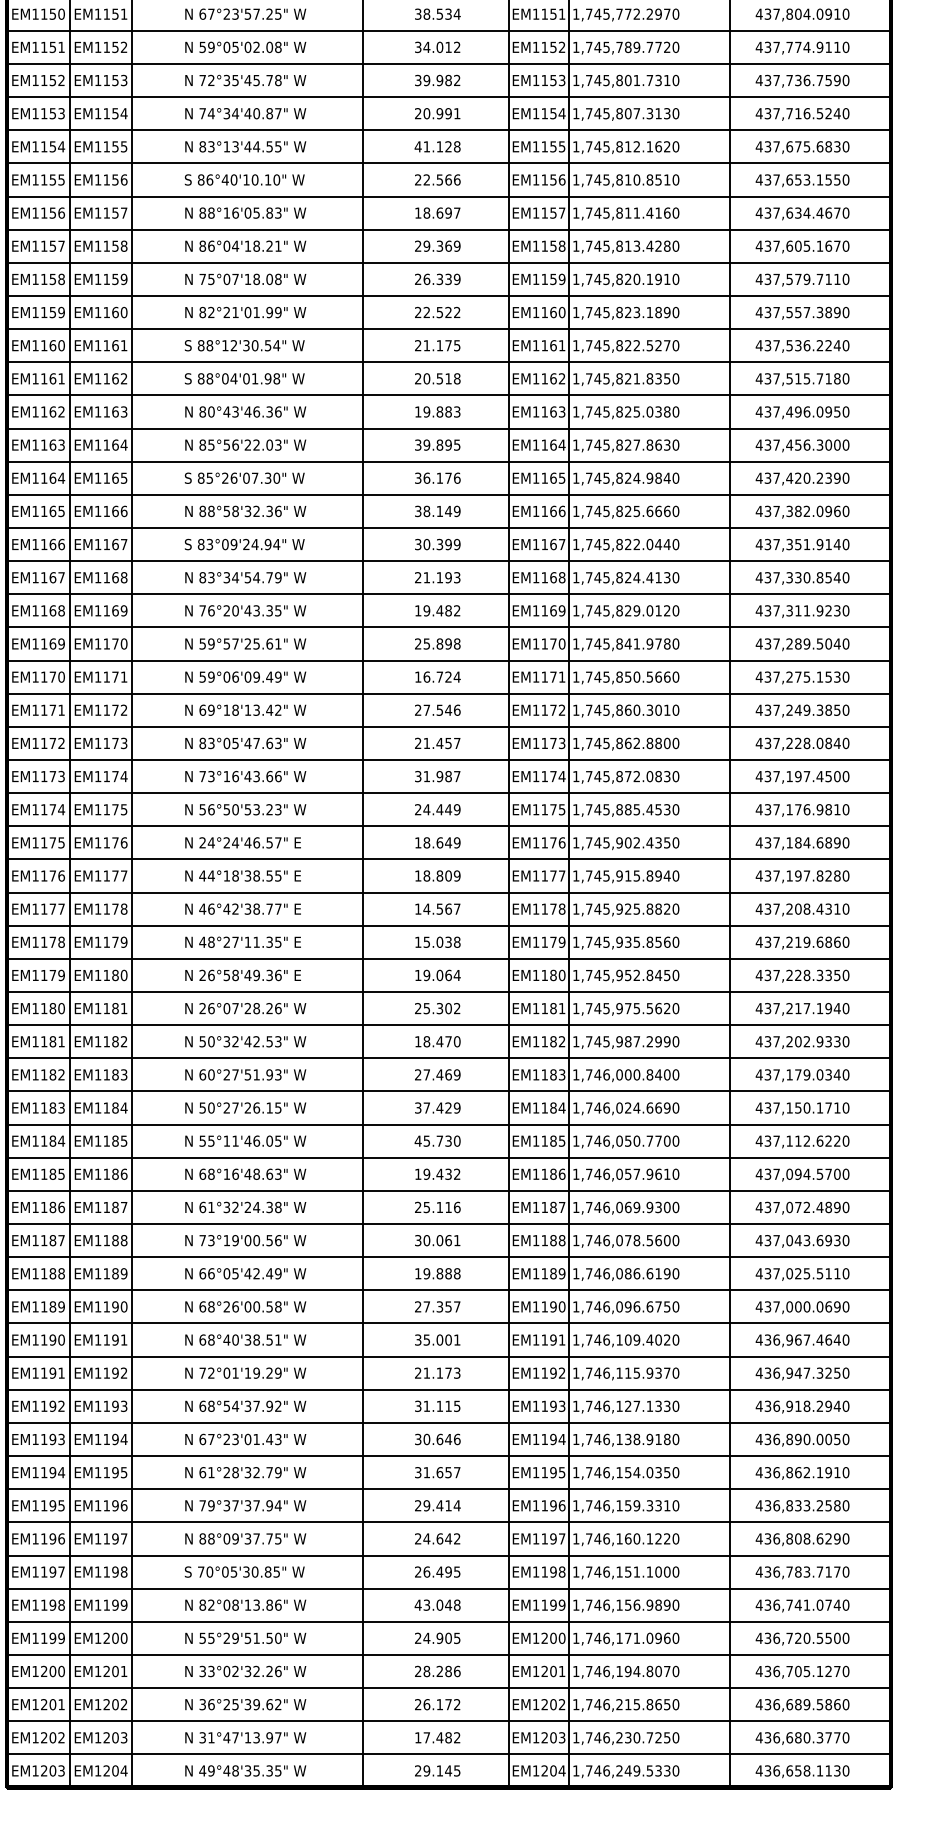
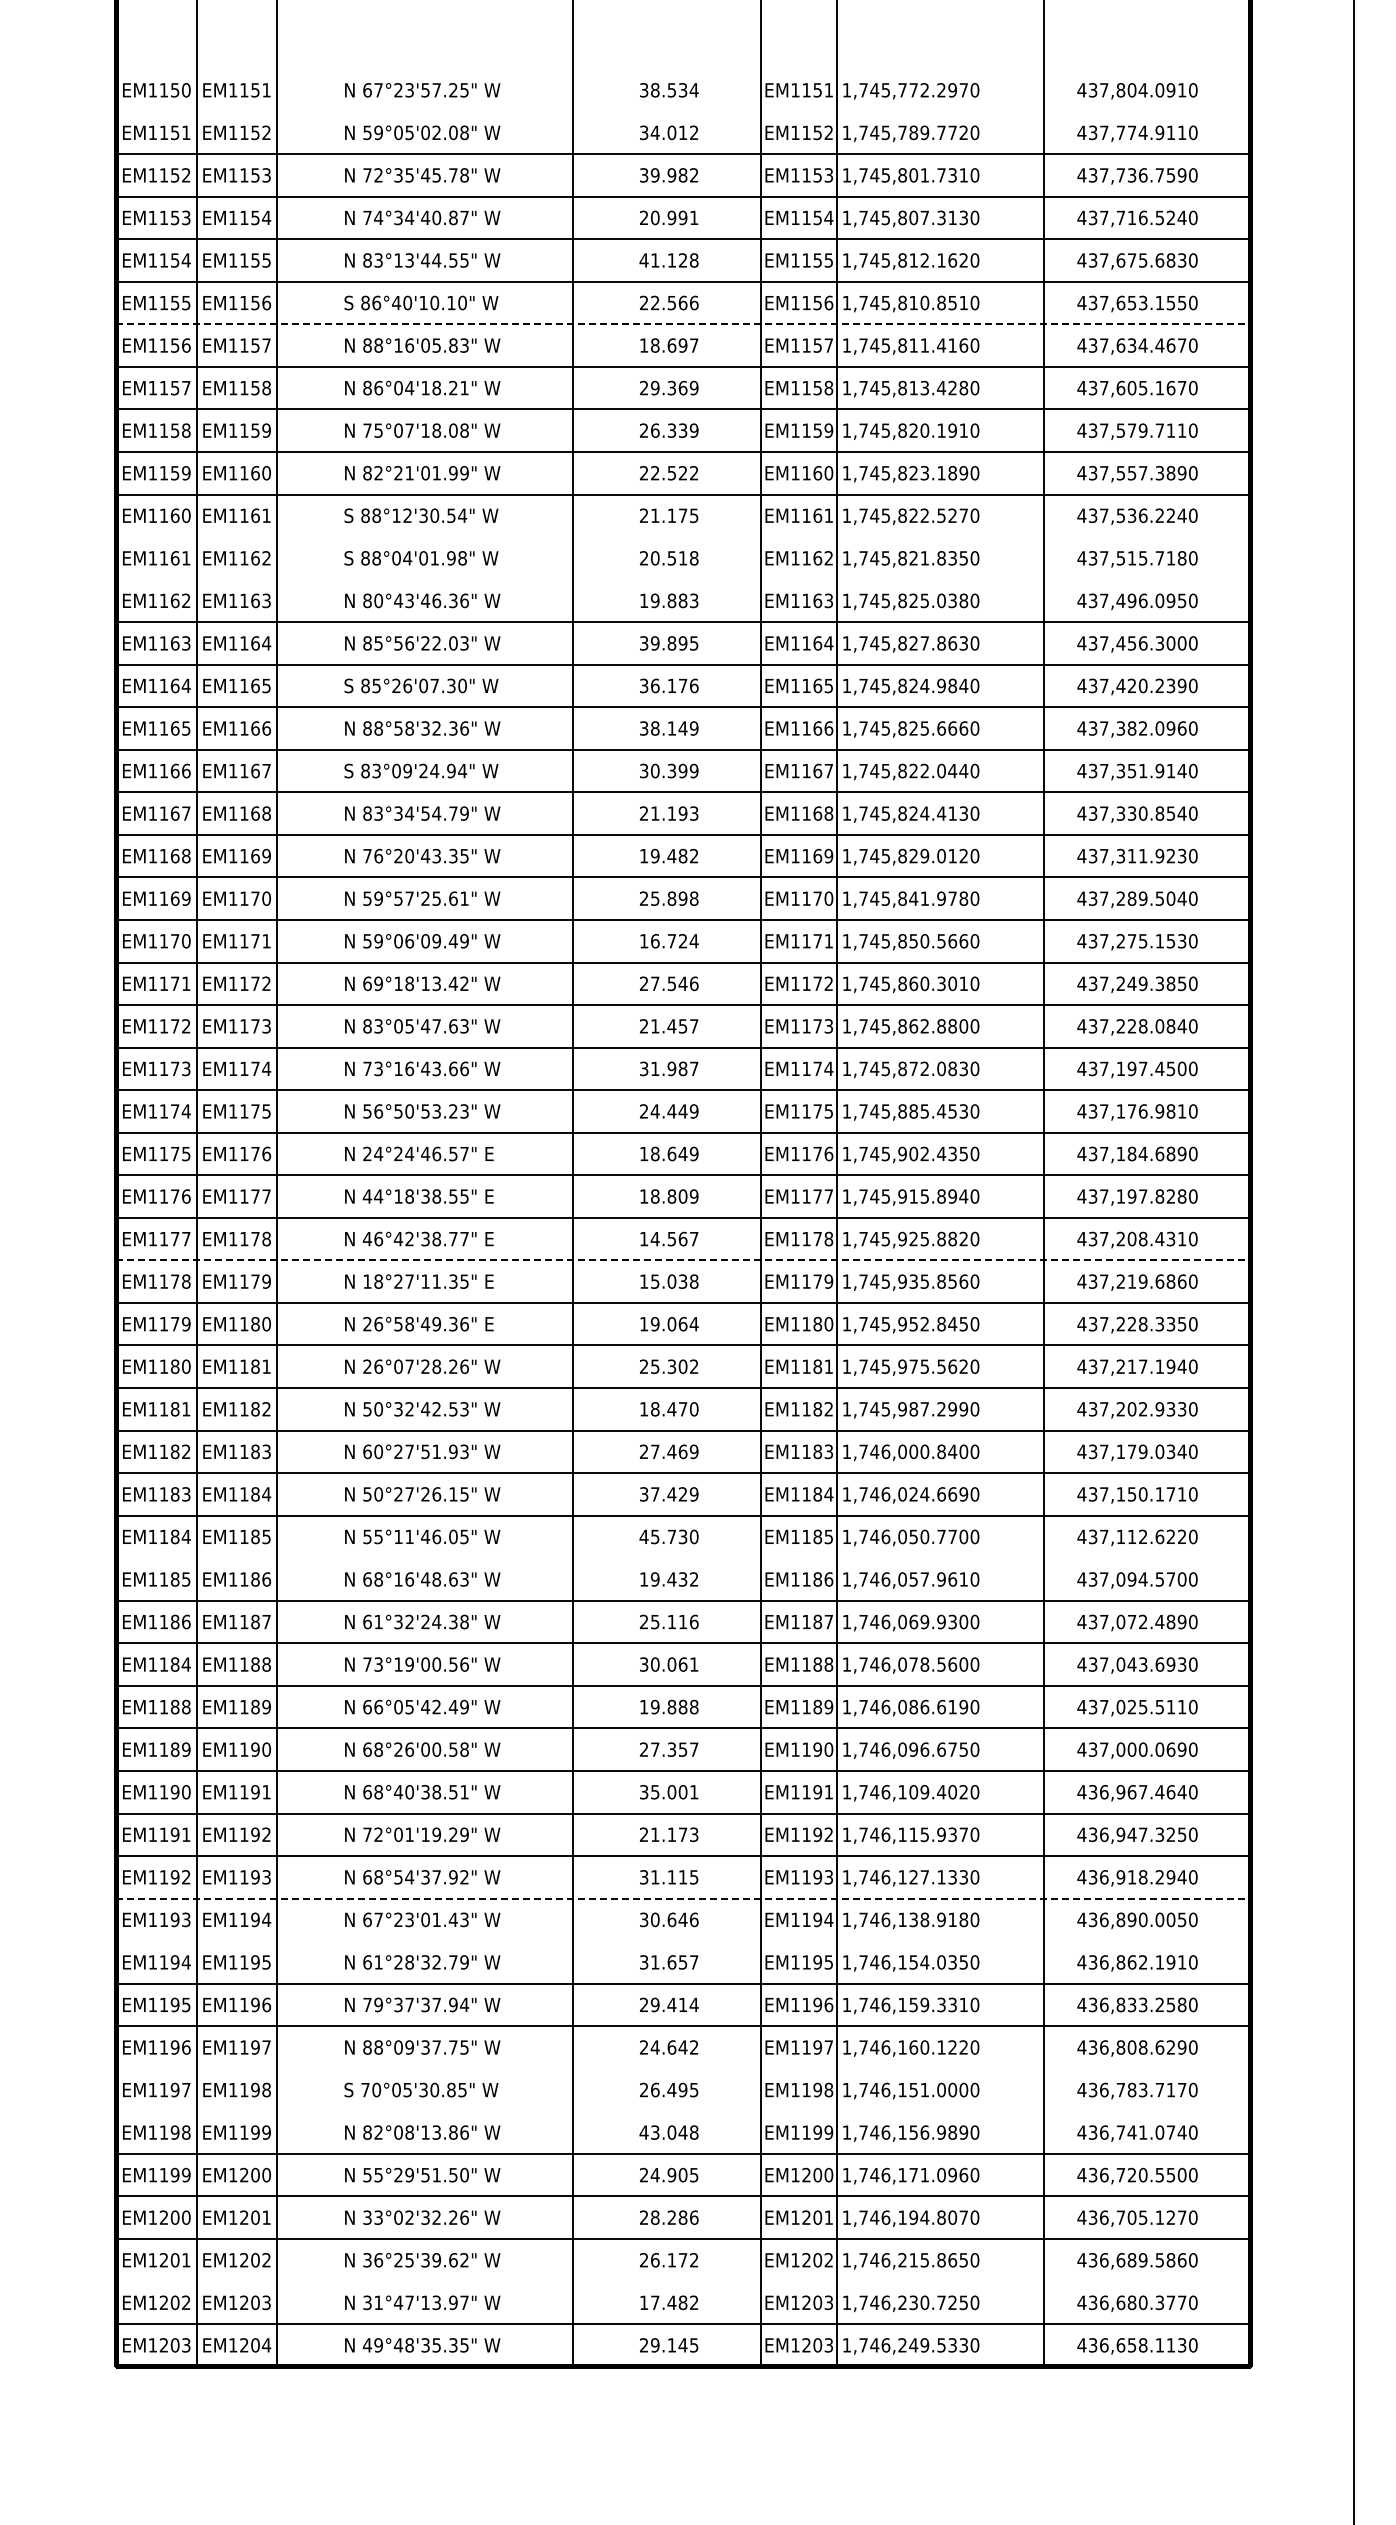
line: (448, 30) -> (683, 111), removed
line: (449, 196) -> (684, 324), solid -> dashed
line: (448, 362) -> (683, 537), removed
line: (448, 395) -> (683, 579), removed
line: (449, 925) -> (684, 1260), solid -> dashed
text: (202, 942) -> (367, 1281), 48°27'11.35" -> 18°27'11.35"
line: (448, 1157) -> (683, 1558), removed
text: (60, 1240) -> (185, 1664), EM1187 -> EM1184
line: (449, 1422) -> (684, 1898), solid -> dashed
line: (448, 1456) -> (683, 1941), removed
line: (448, 1555) -> (683, 2068), removed
text: (649, 1571) -> (941, 2089), 1,746,151.1000 -> 1,746,151.0000
line: (448, 1588) -> (683, 2111), removed
line: (448, 1721) -> (683, 2281), removed
text: (561, 1771) -> (828, 2345), EM1204 -> EM1203

